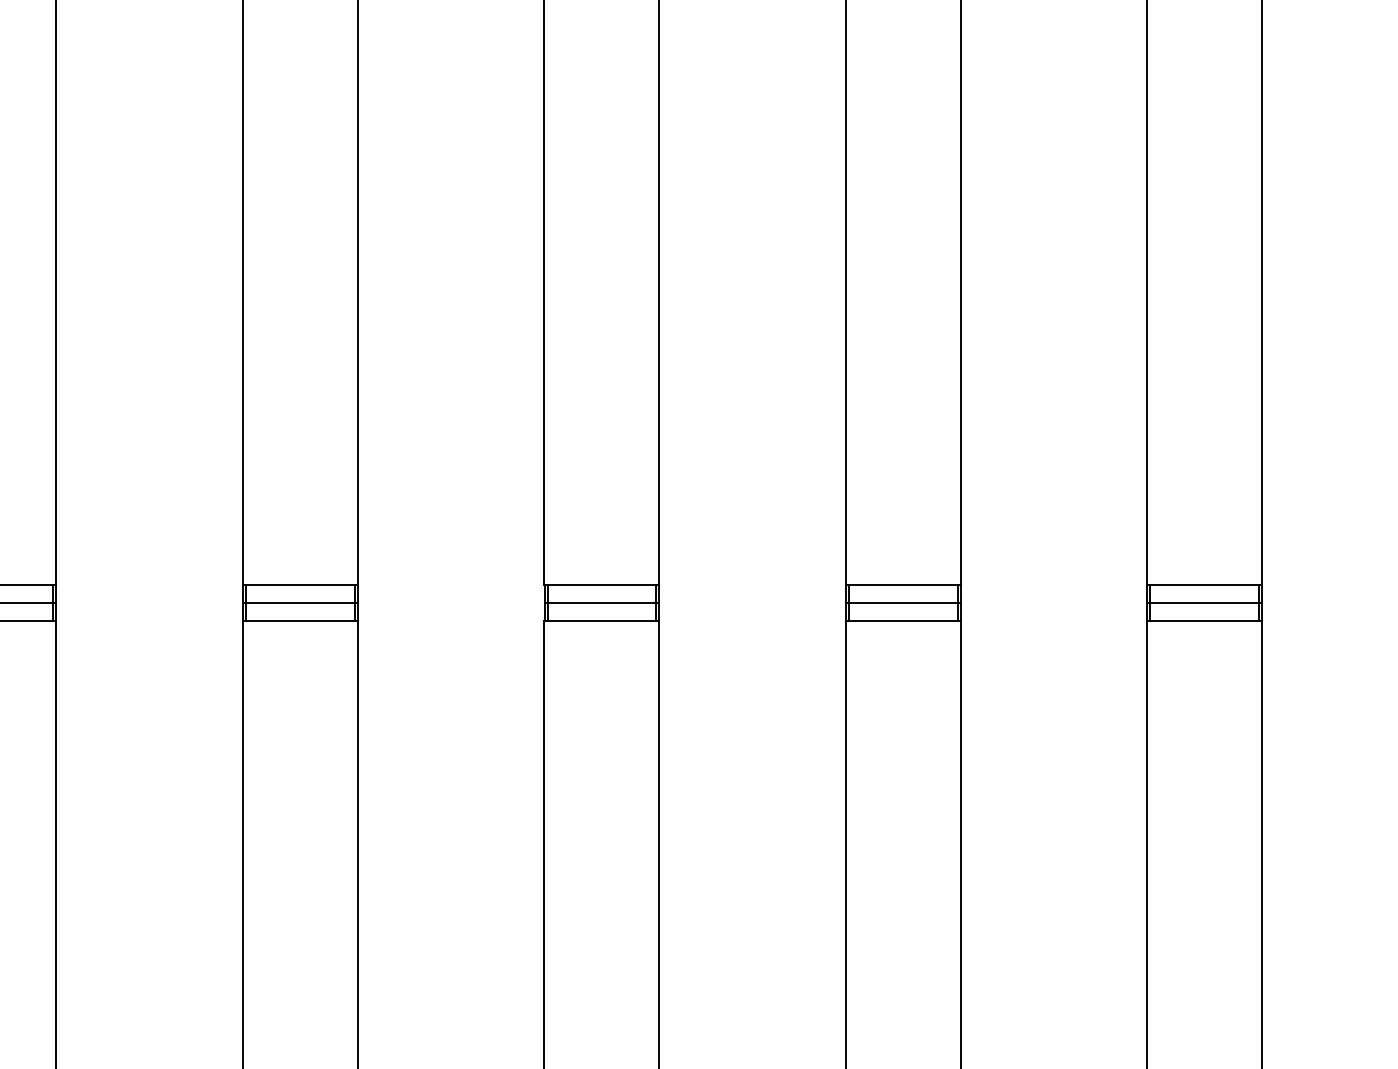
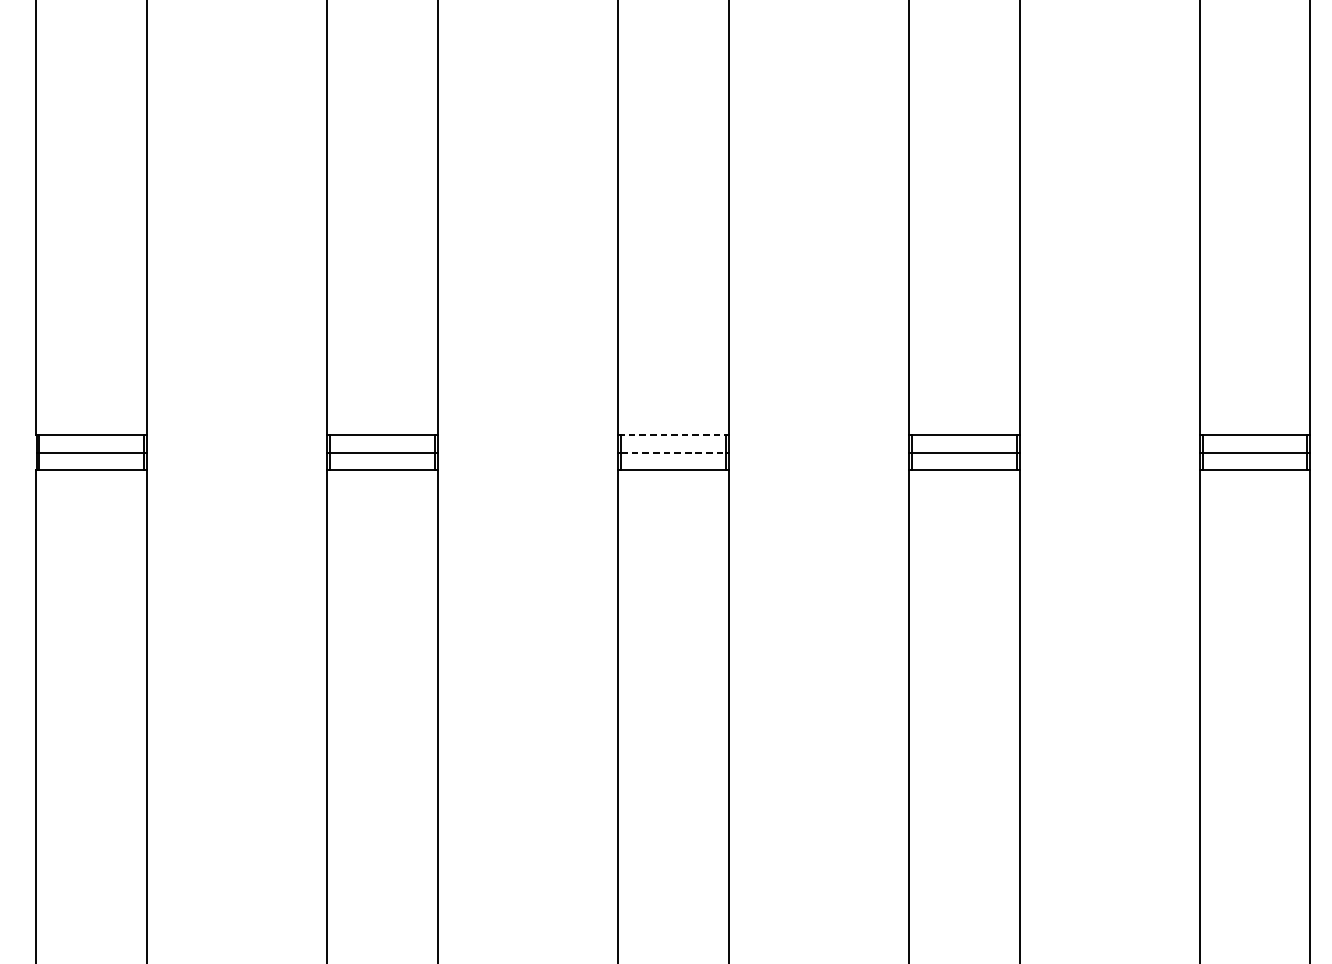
line: (602, 584) -> (674, 434), solid -> dashed
line: (602, 603) -> (674, 453), solid -> dashed

